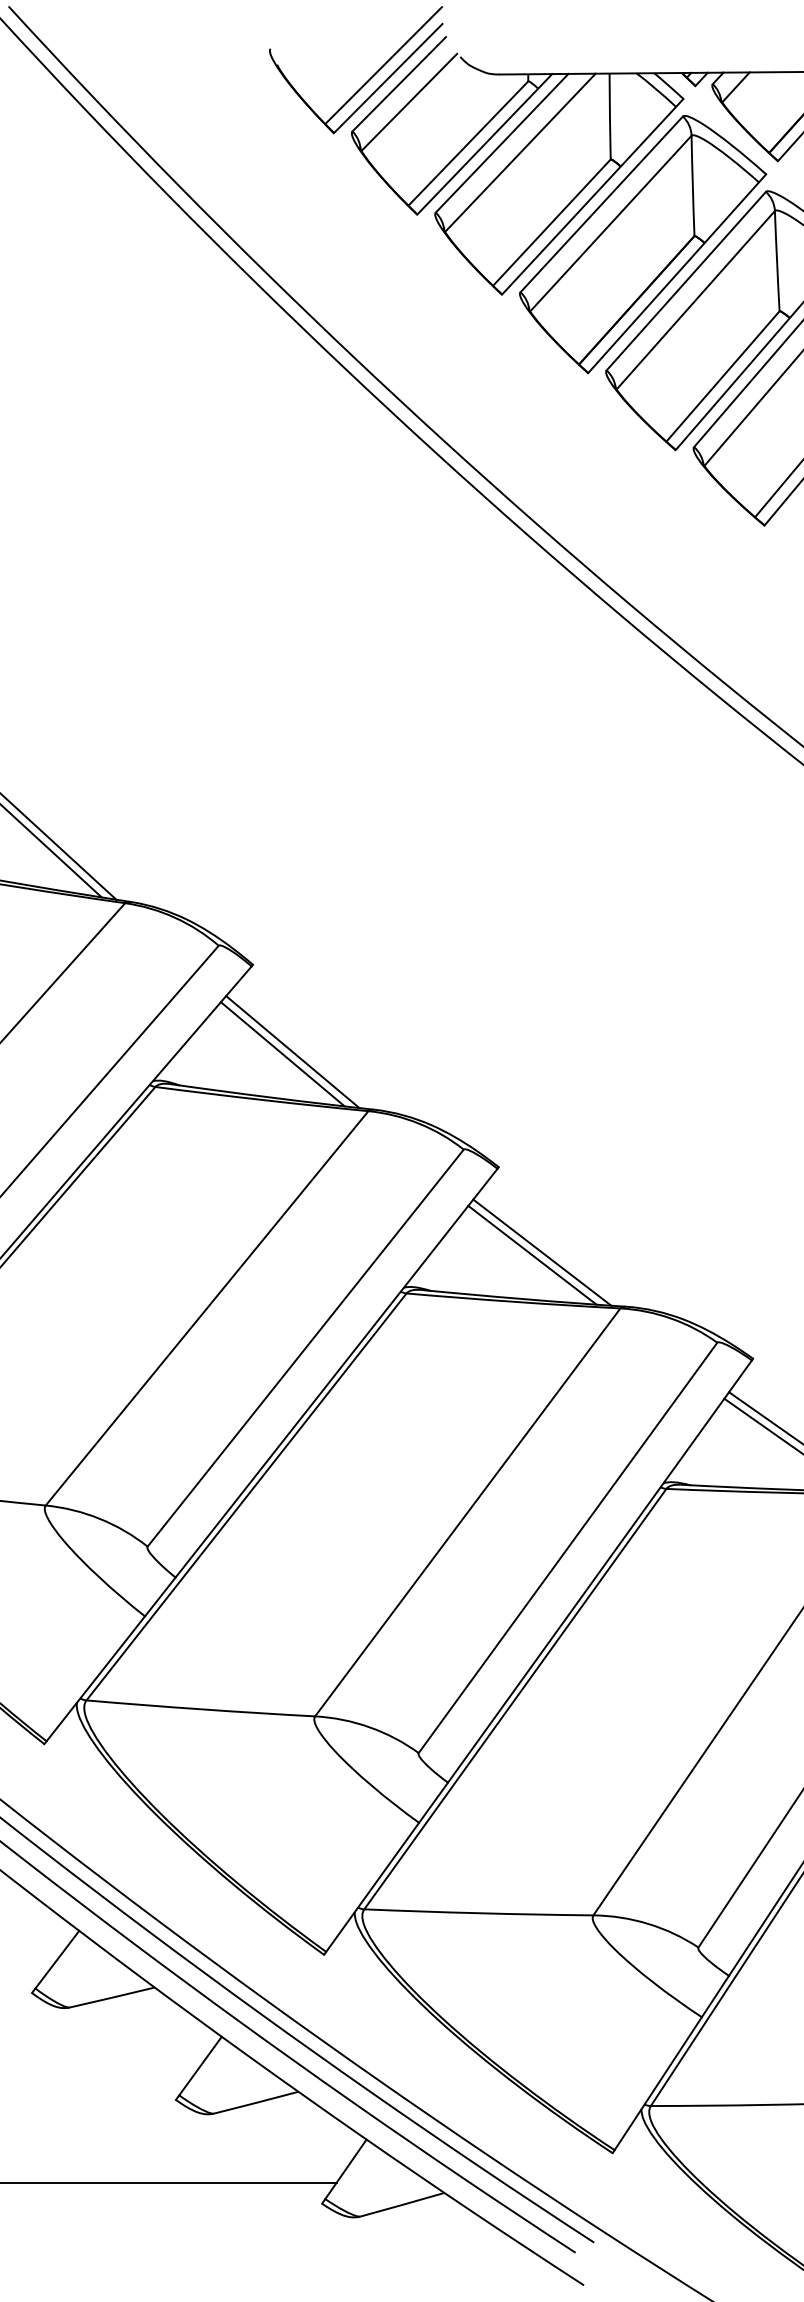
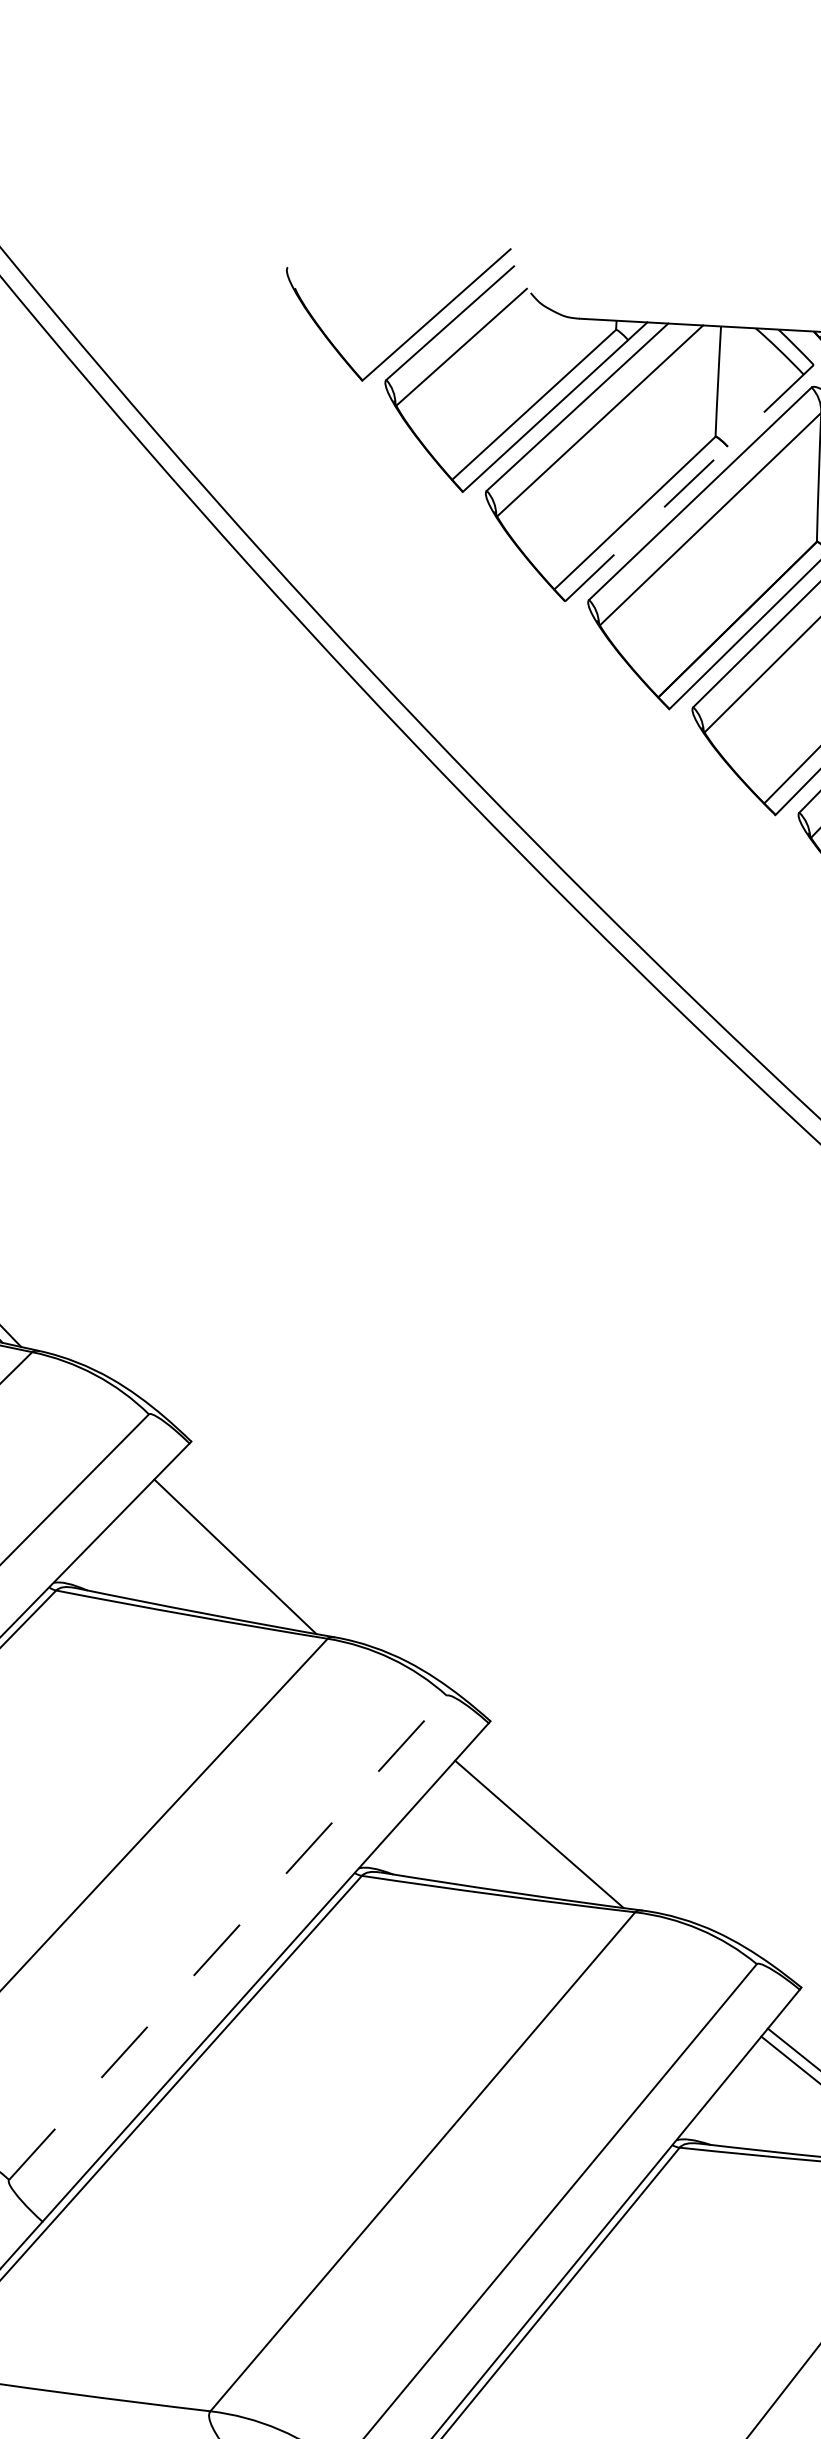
line: (383, 65) -> (431, 297), removed
line: (592, 197) -> (689, 484), solid -> dashed
line: (282, 1054) -> (221, 1559), removed
line: (532, 1254) -> (526, 1835), removed
line: (305, 1348) -> (227, 1938), solid -> dashed

